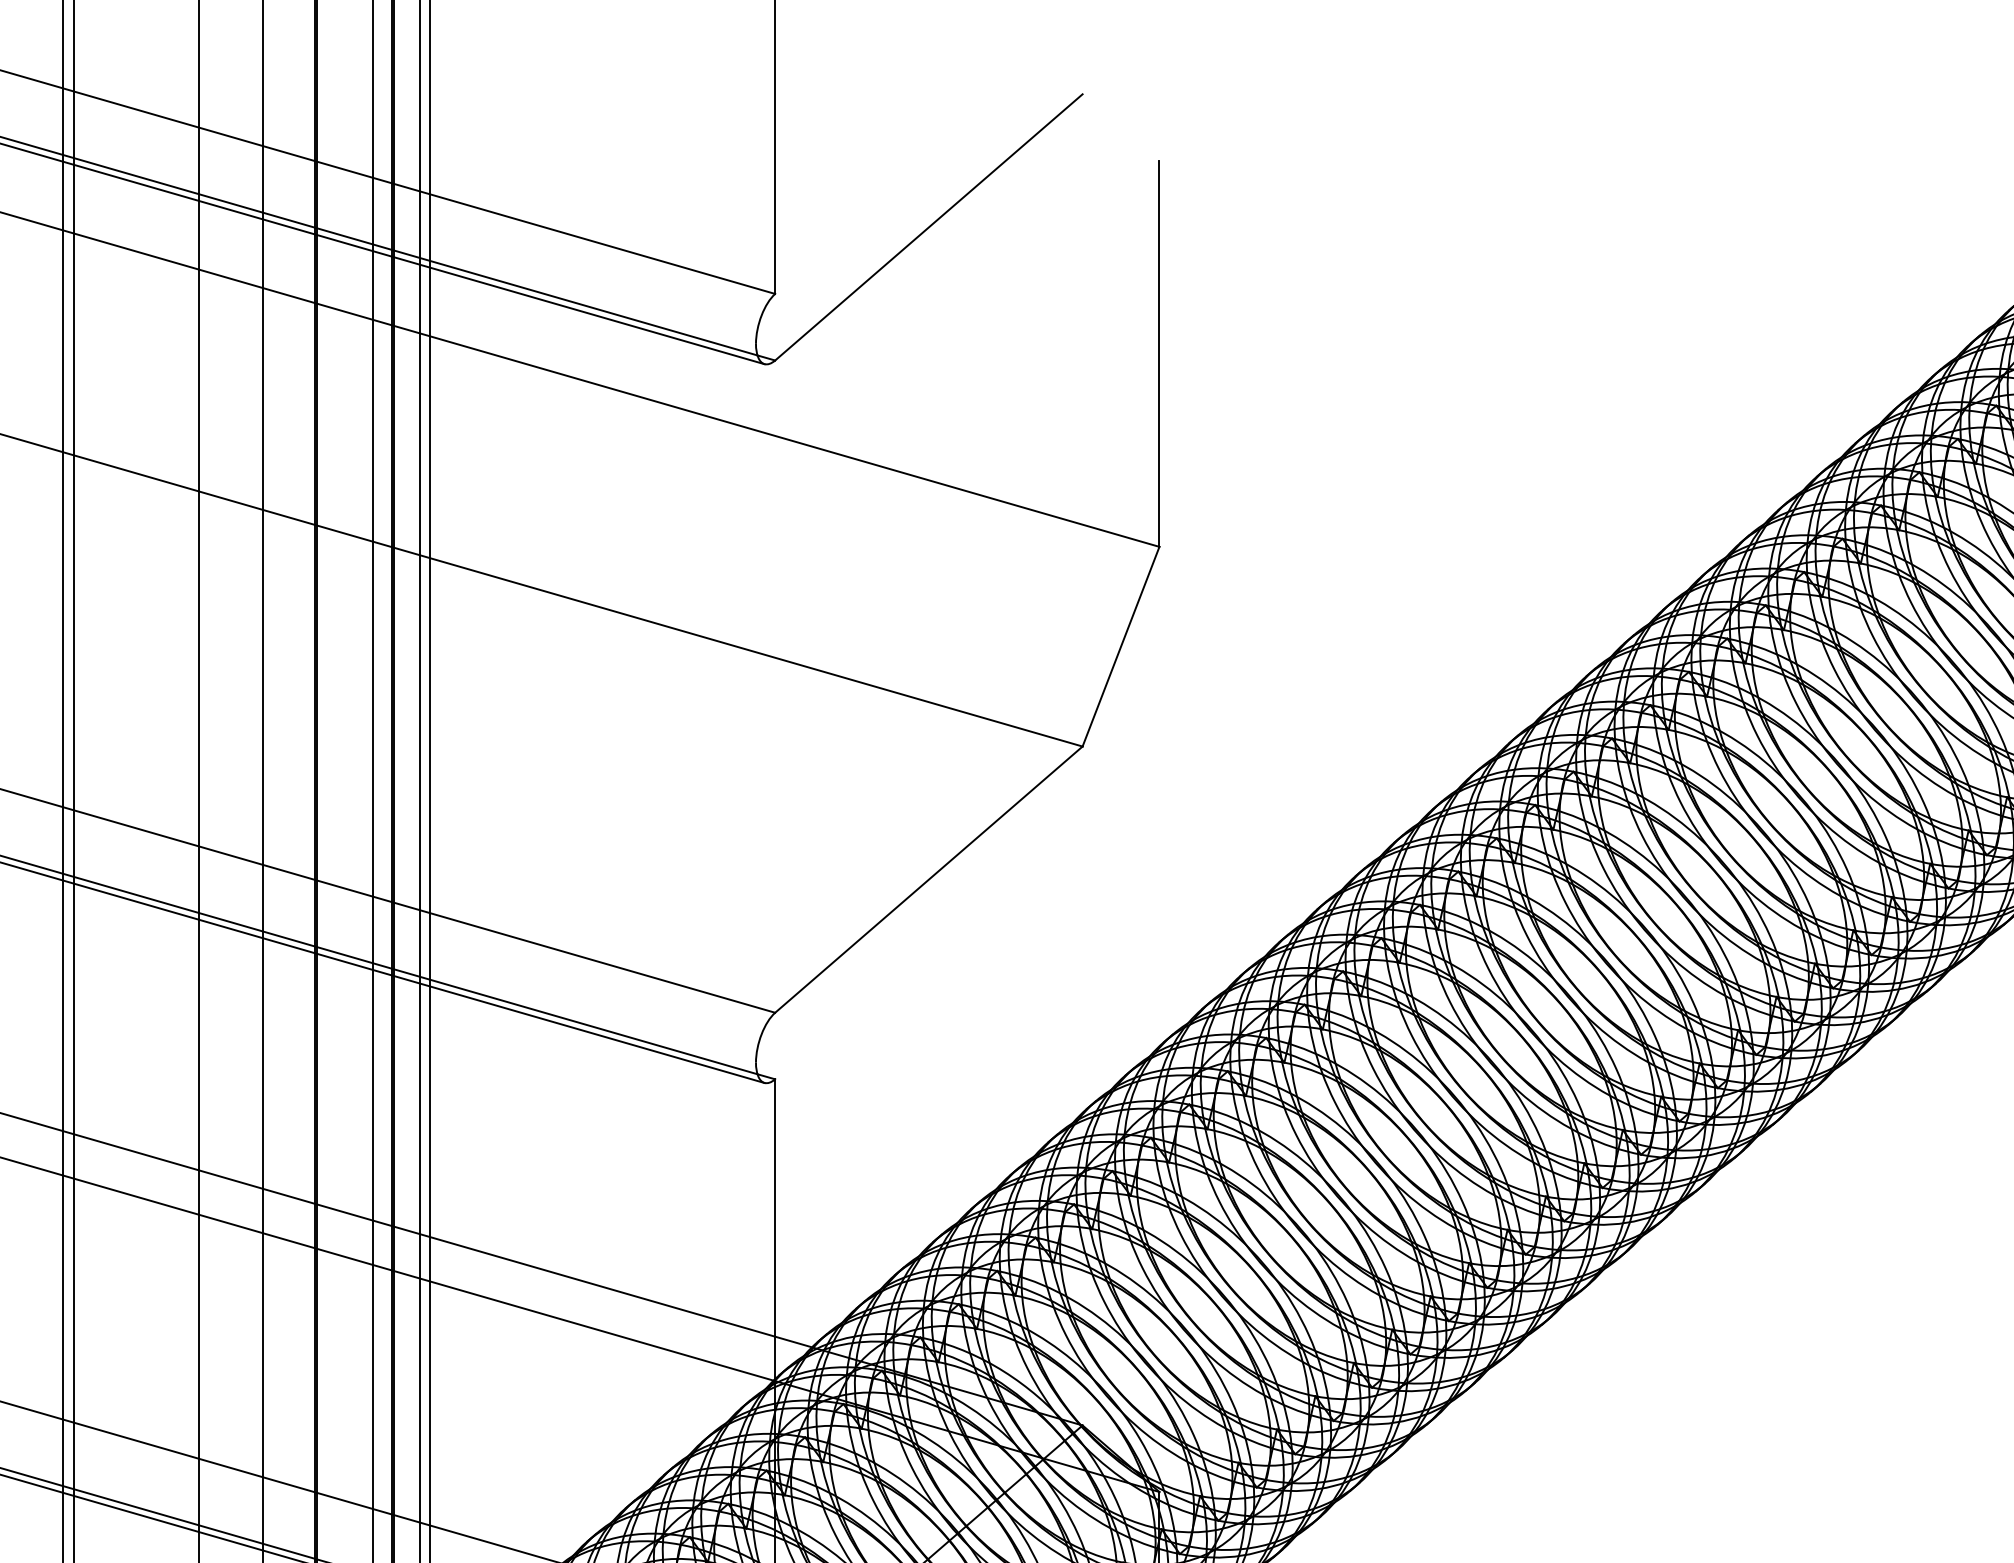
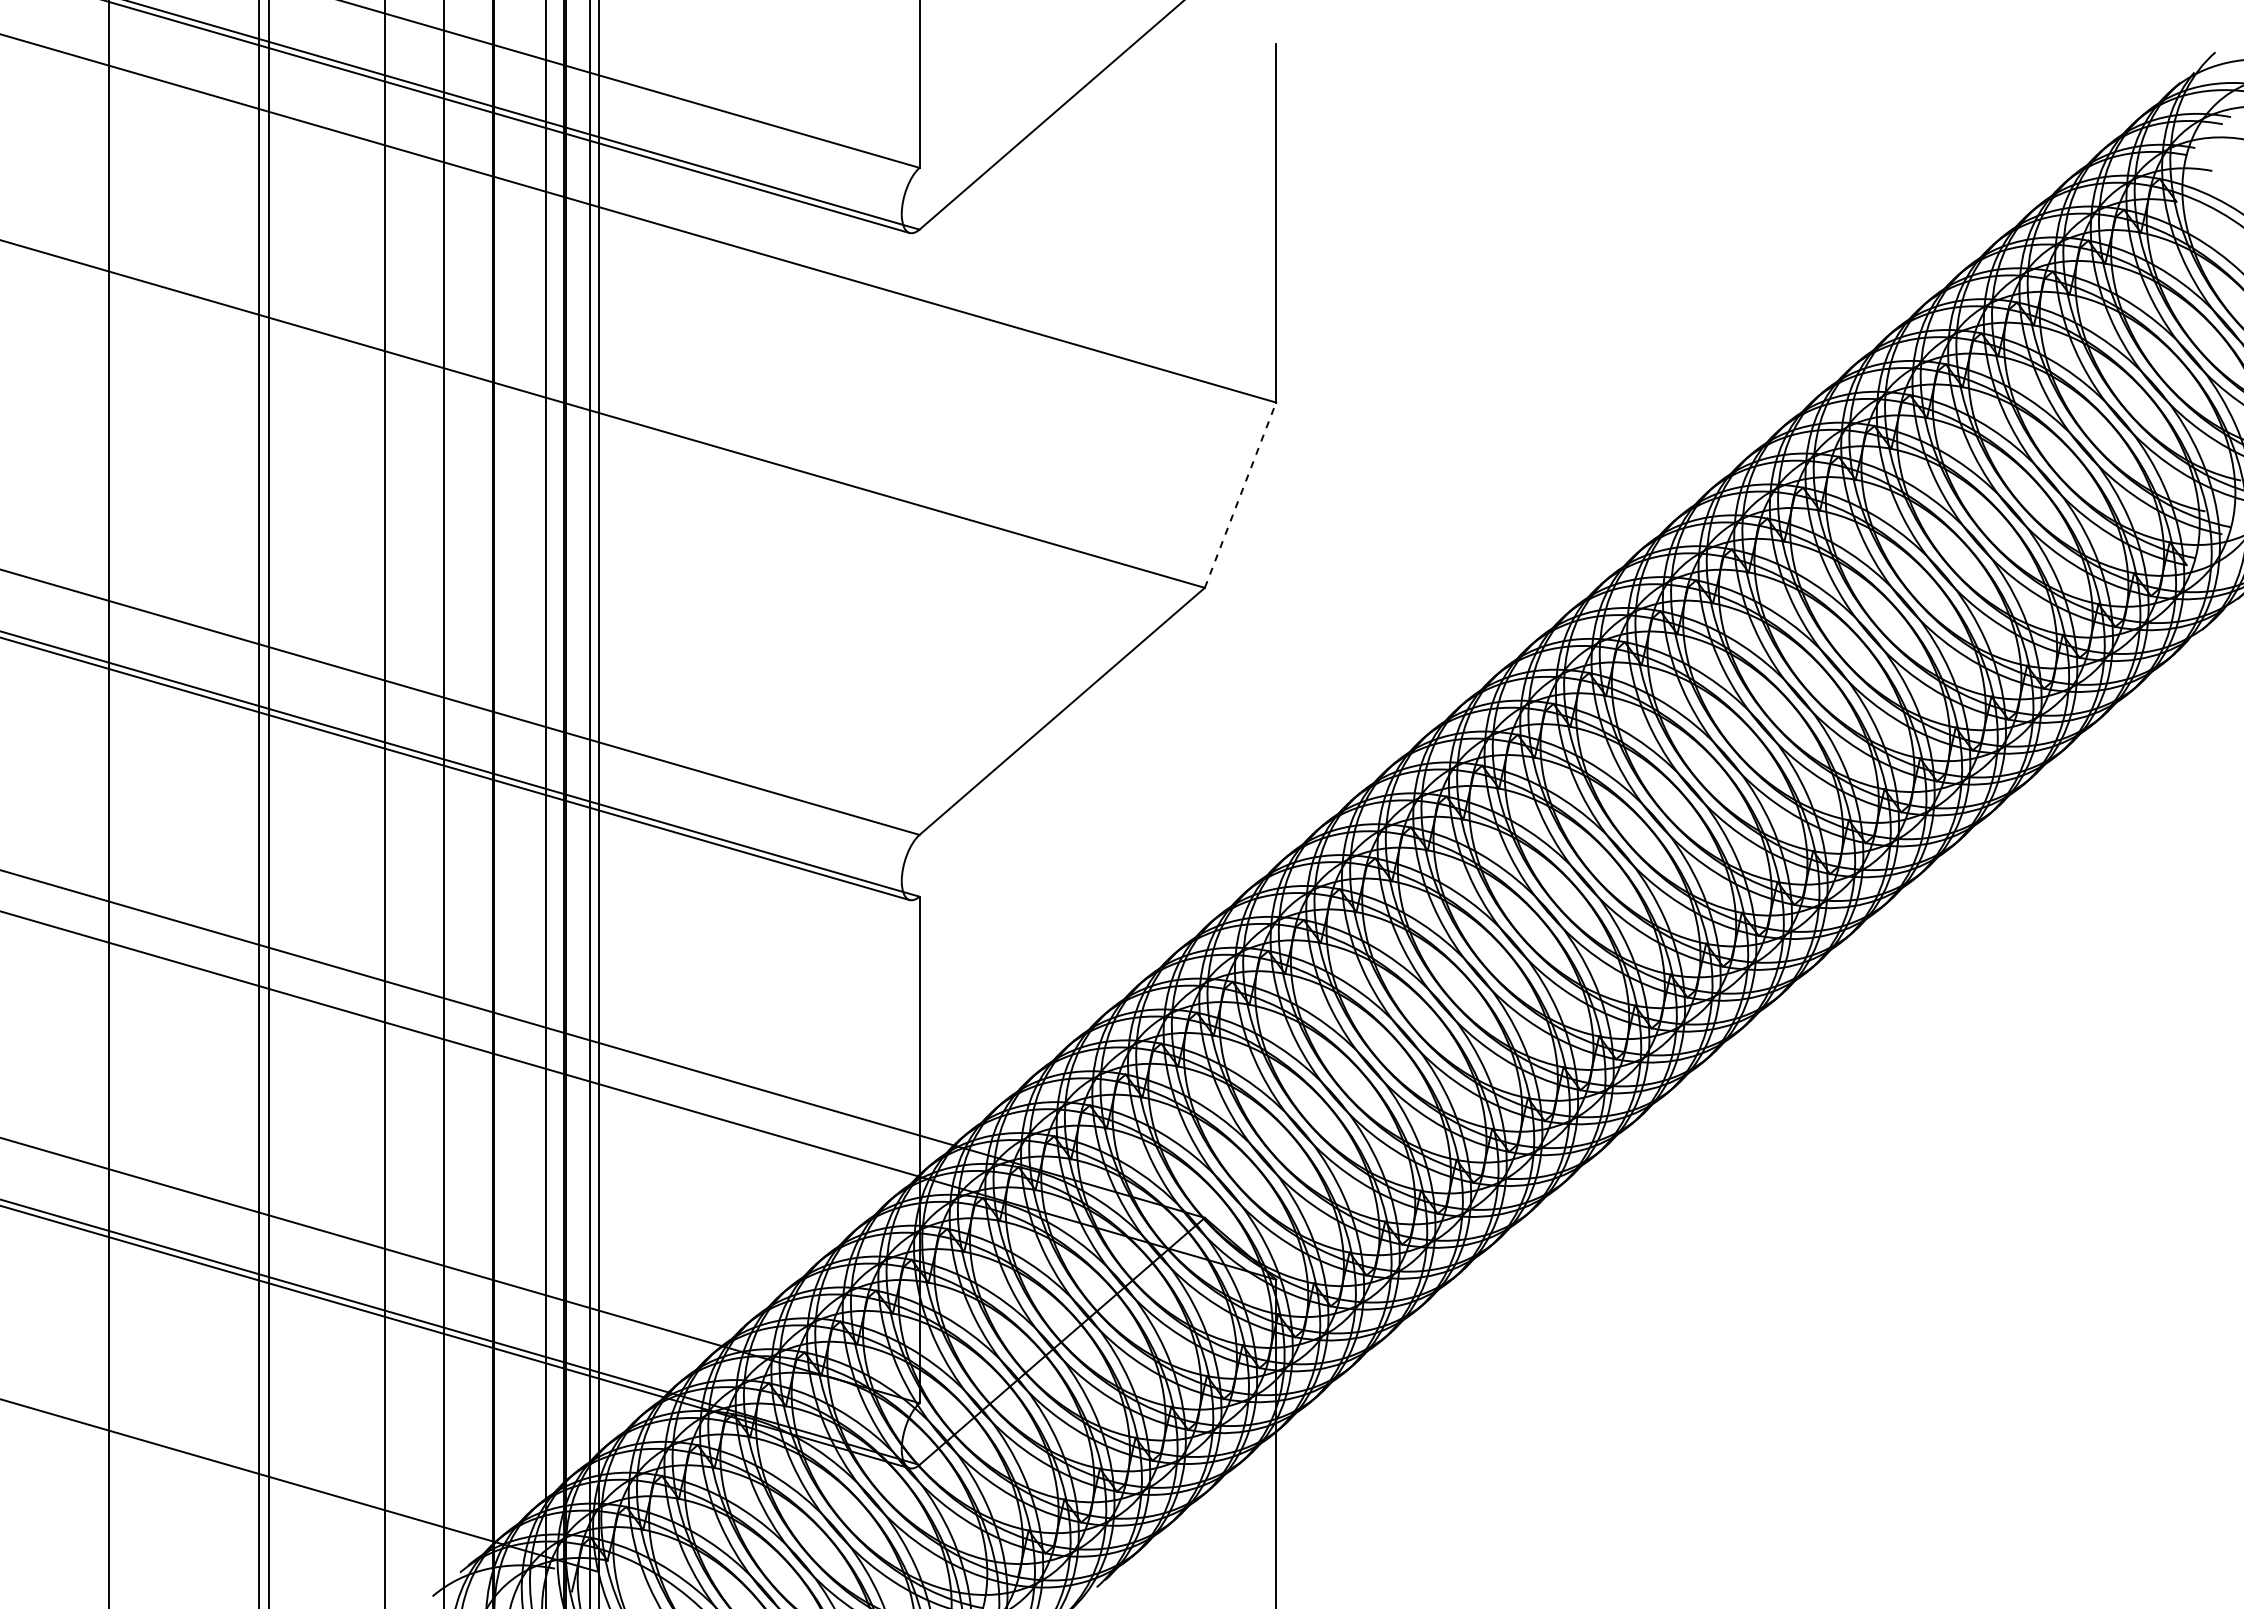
line: (1121, 645) -> (1240, 494), solid -> dashed

